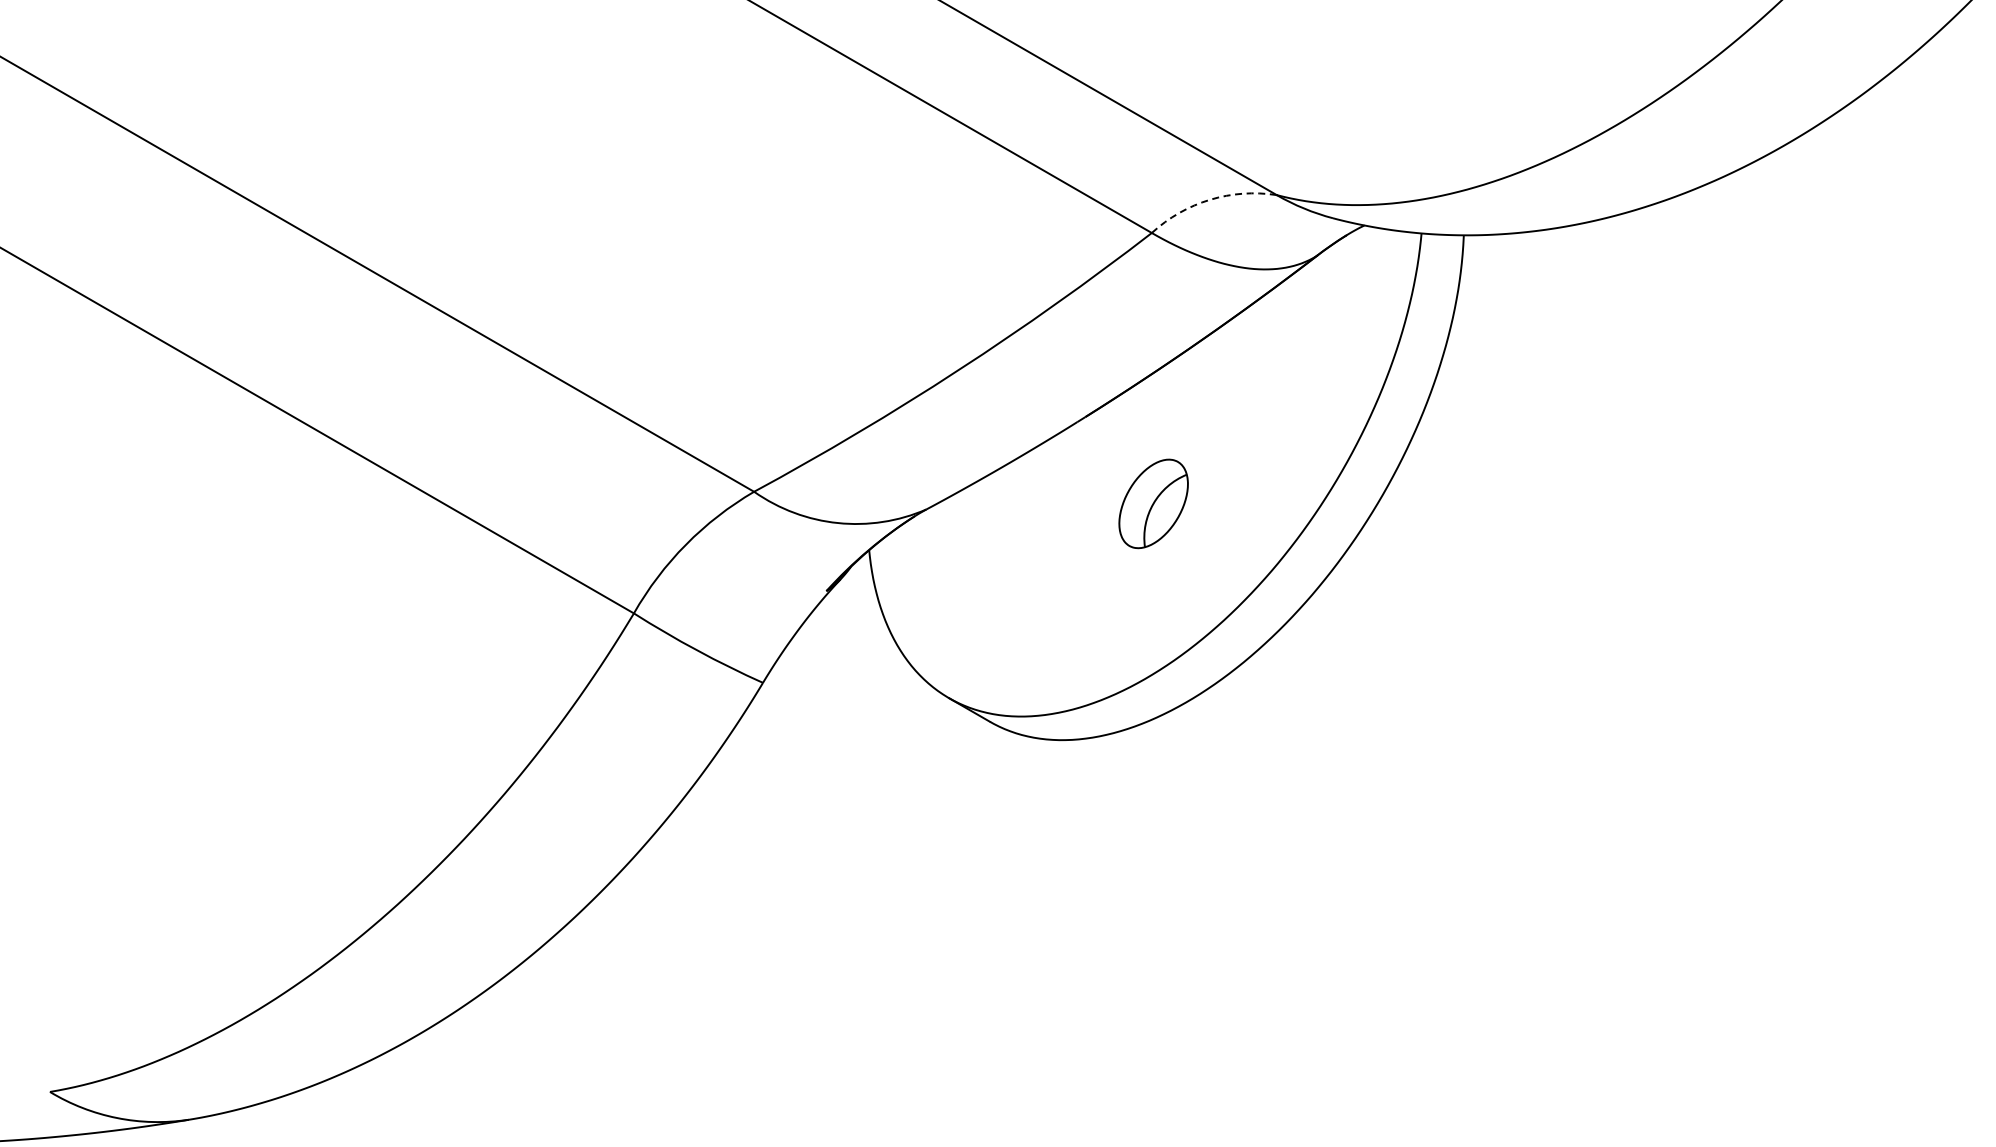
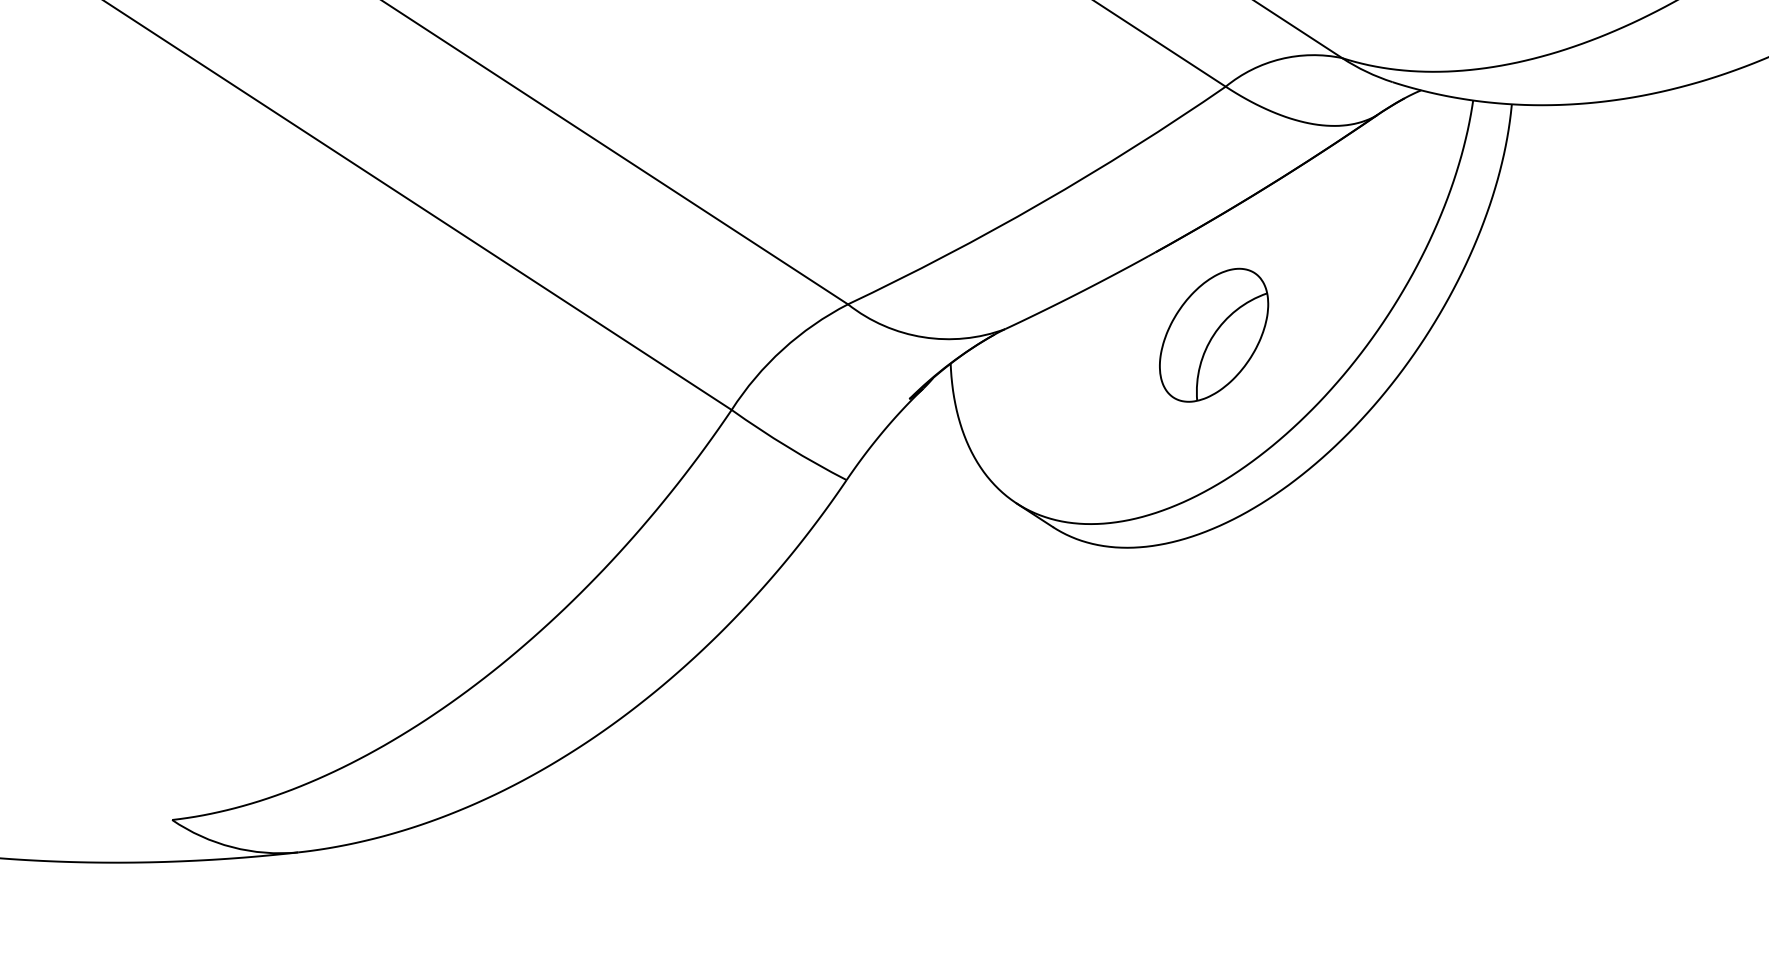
arc: (1209, 199) -> (1280, 58), dashed -> solid
part: (1153, 503) -> (1213, 334), size x1.67

